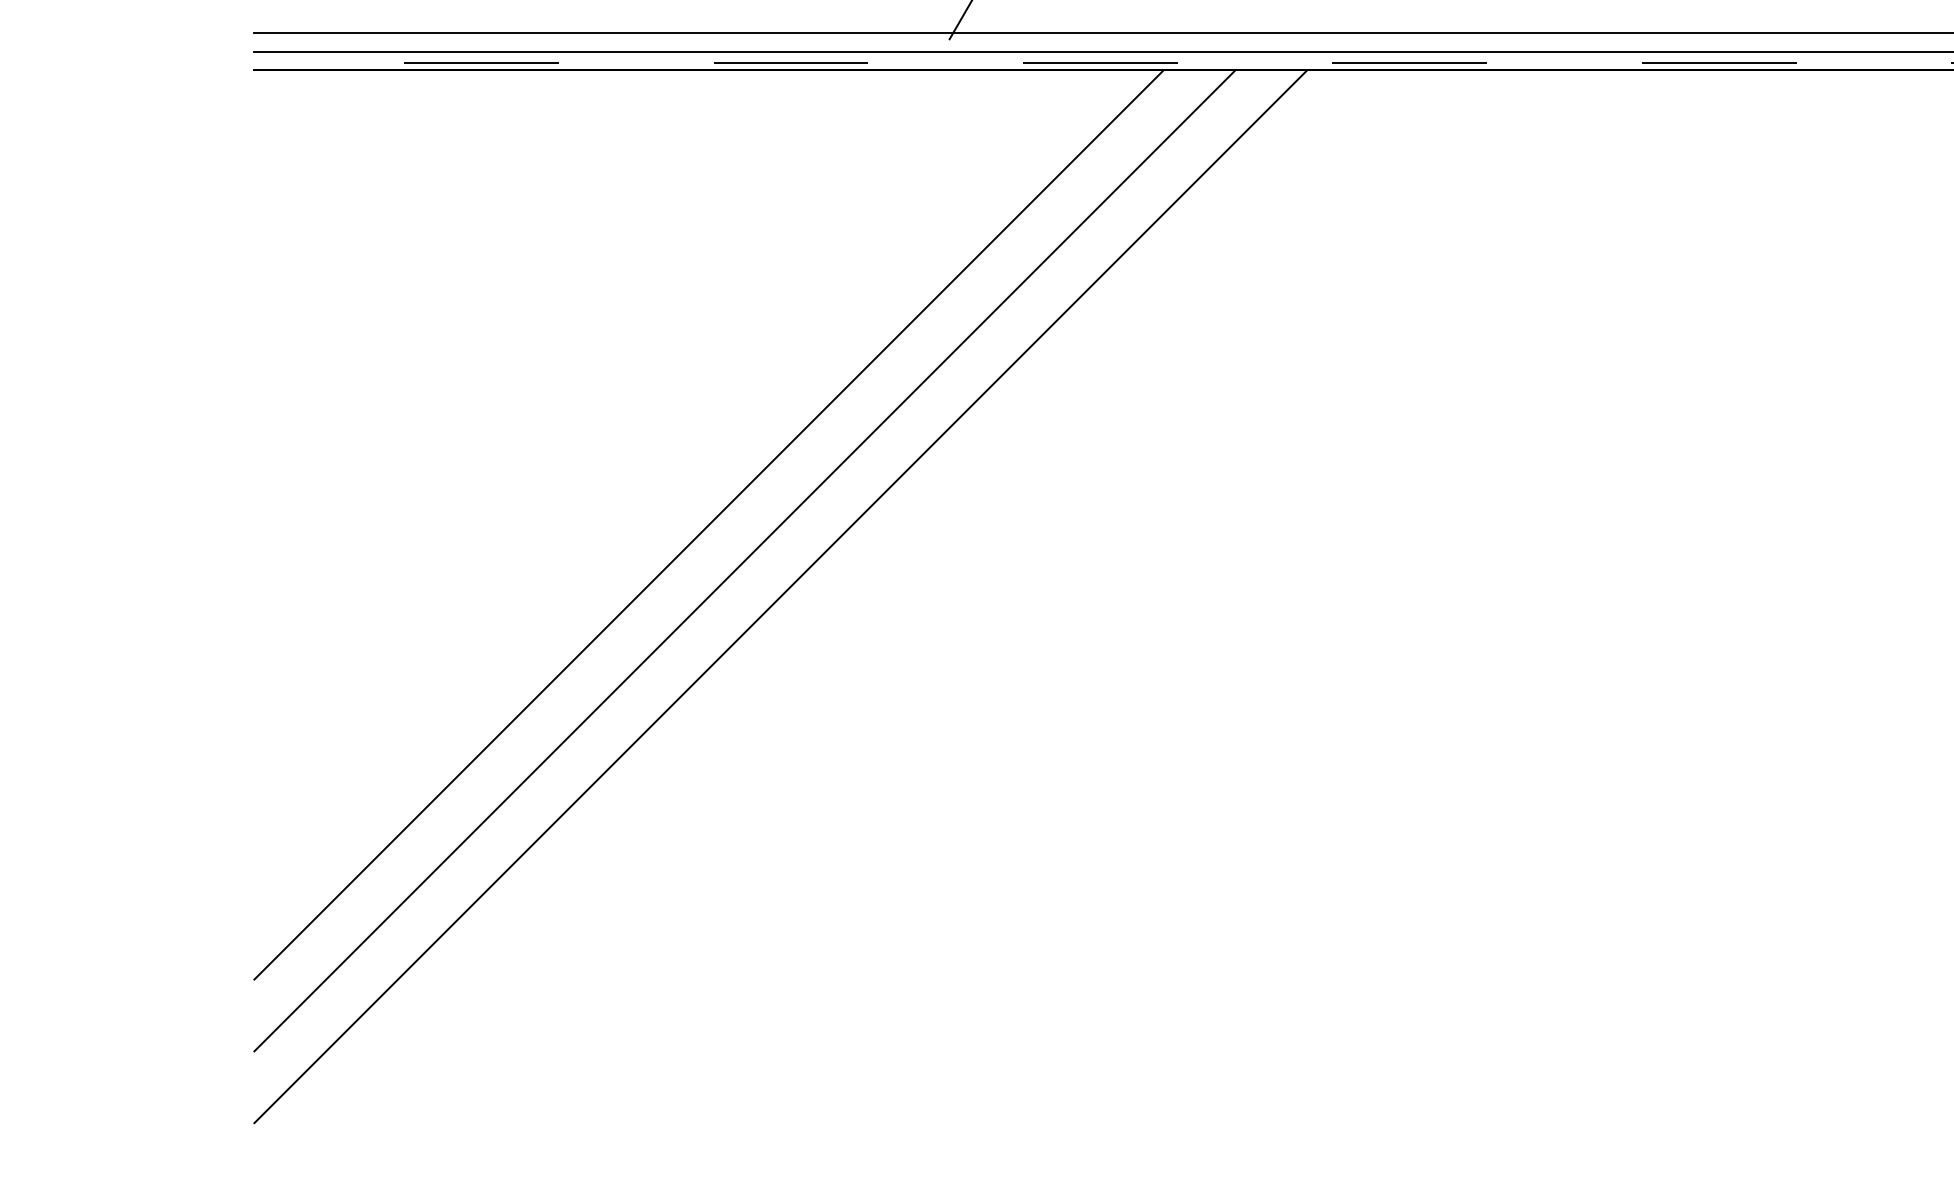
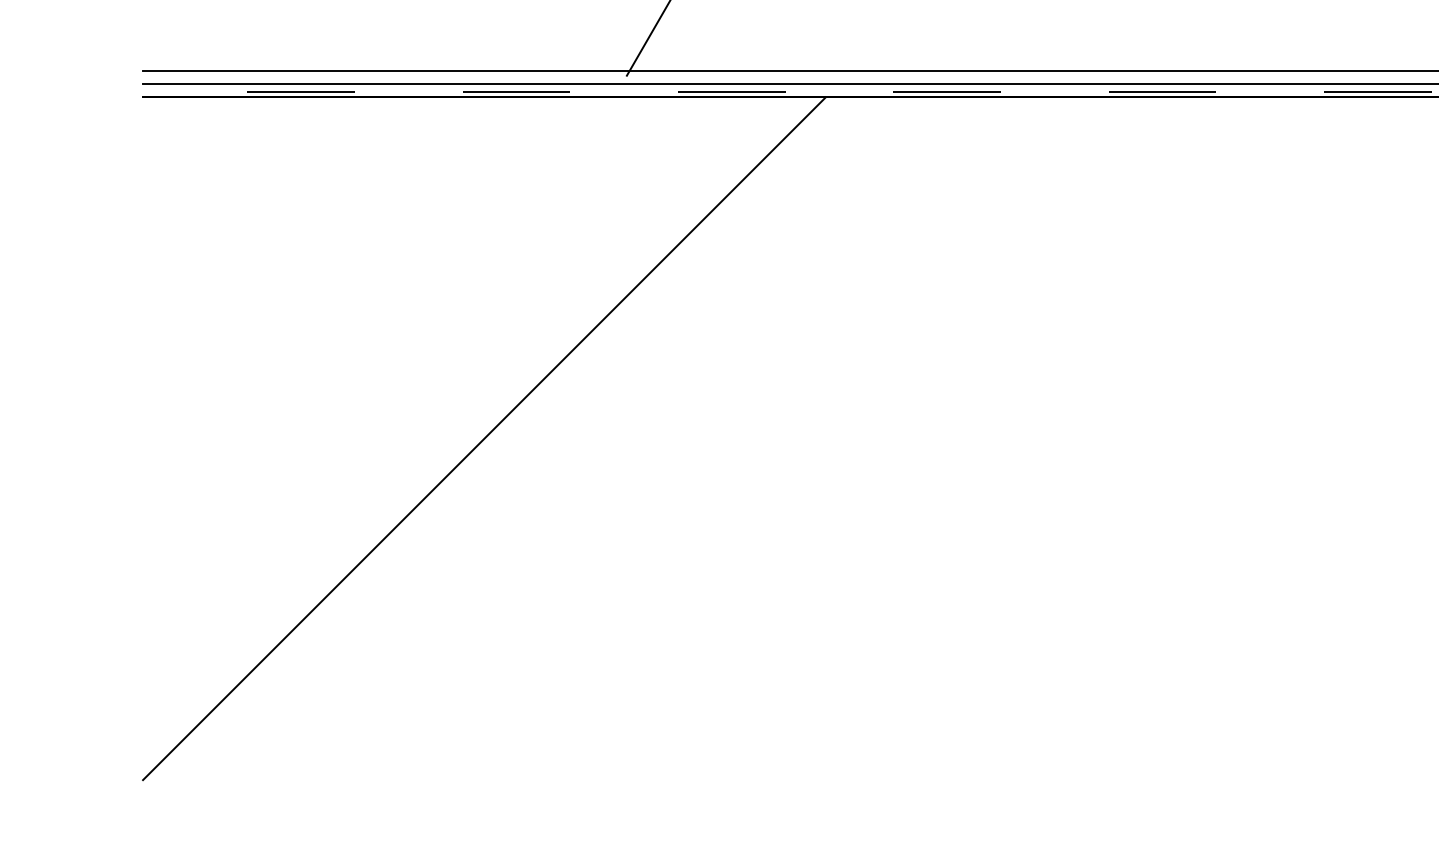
line: (709, 524) -> (459, 413), removed
line: (780, 596) -> (509, 463), removed

